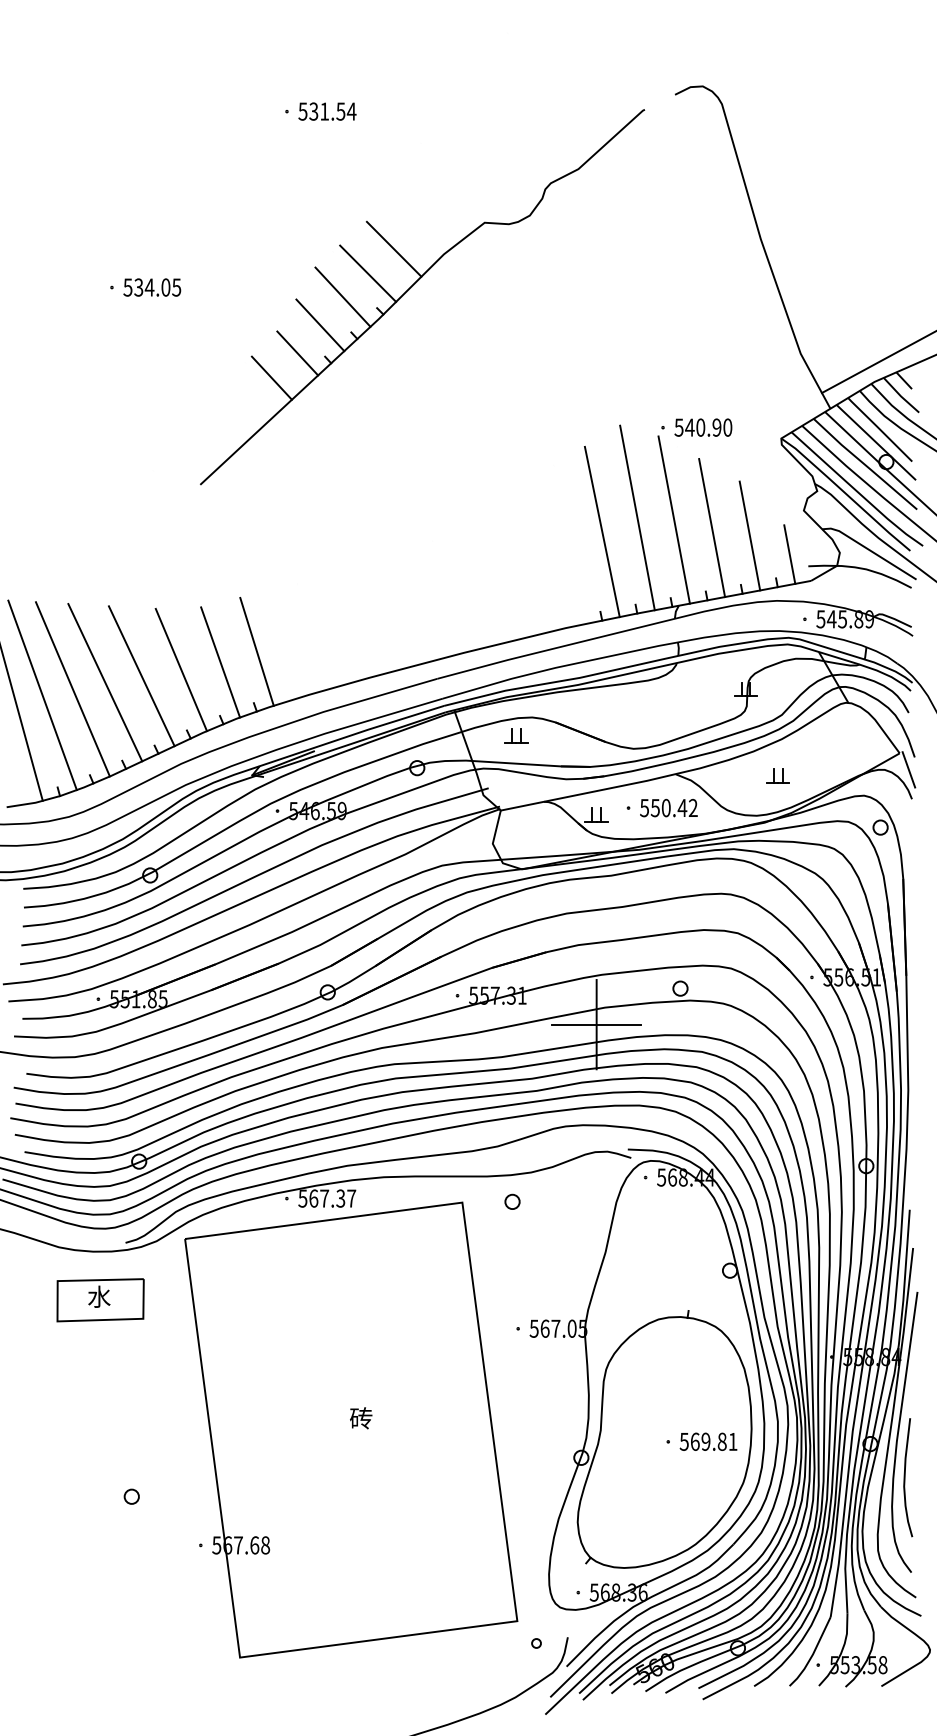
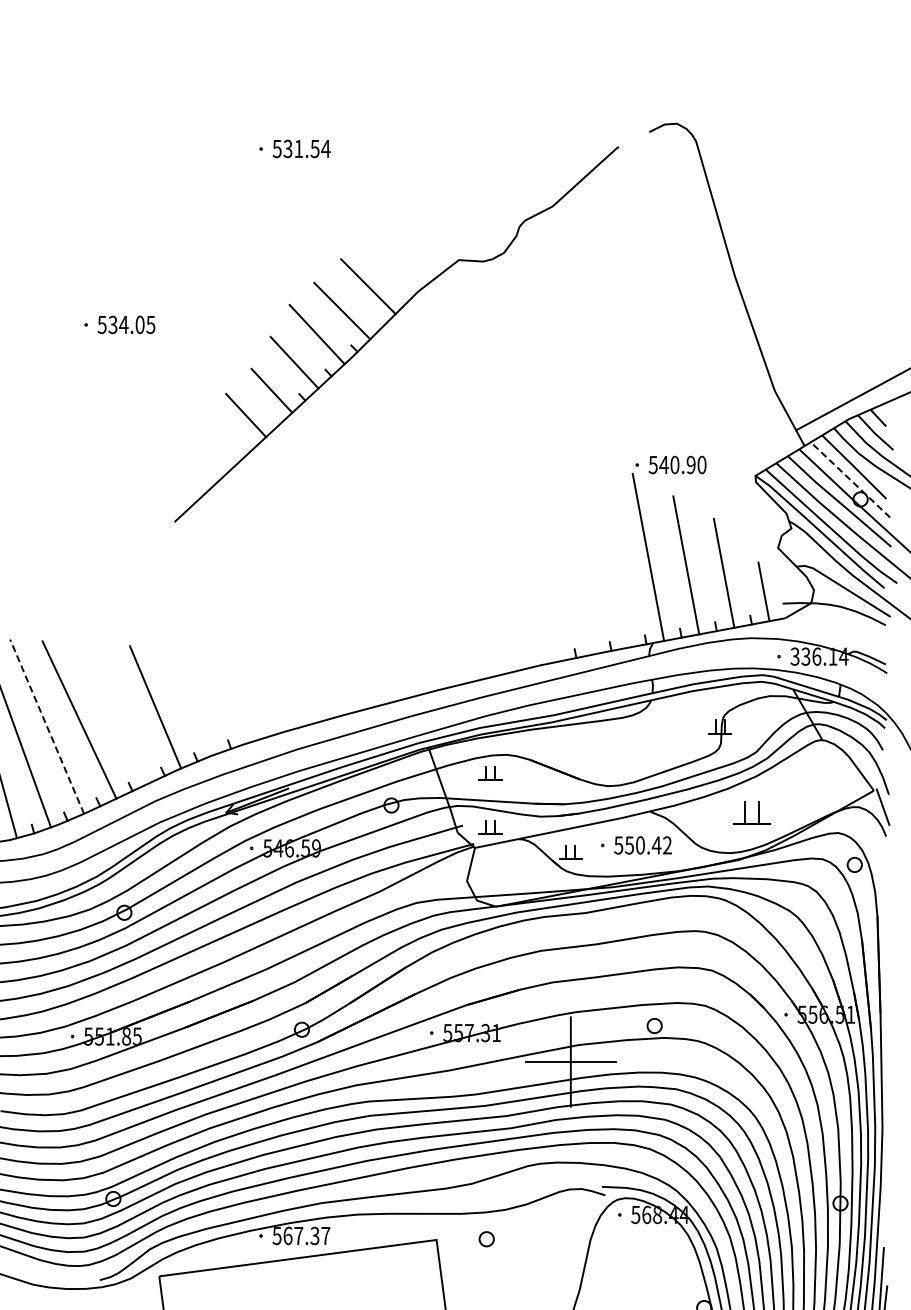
line: (875, 441) -> (849, 478), solid -> dashed
line: (637, 517) -> (611, 554), removed
line: (601, 531) -> (575, 568), removed
text: (845, 619) -> (819, 656), 545.89 -> 336.14
line: (256, 651) -> (230, 688), removed
line: (220, 662) -> (194, 699), removed
line: (141, 676) -> (115, 713), removed
line: (72, 689) -> (46, 726), solid -> dashed
part: (777, 775) -> (751, 812), size x1.6
part: (516, 789) -> (490, 826), added

